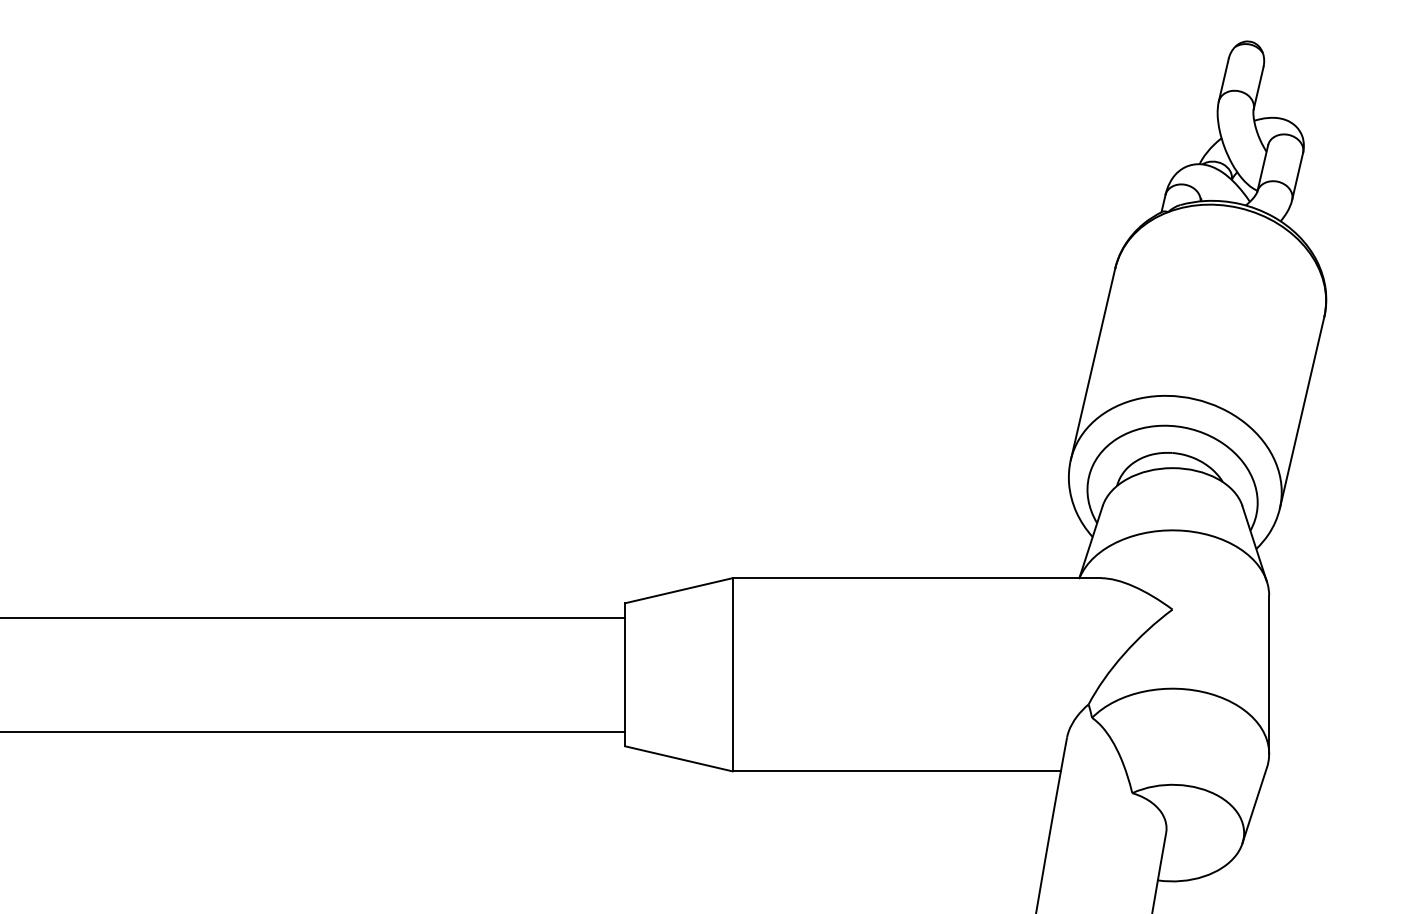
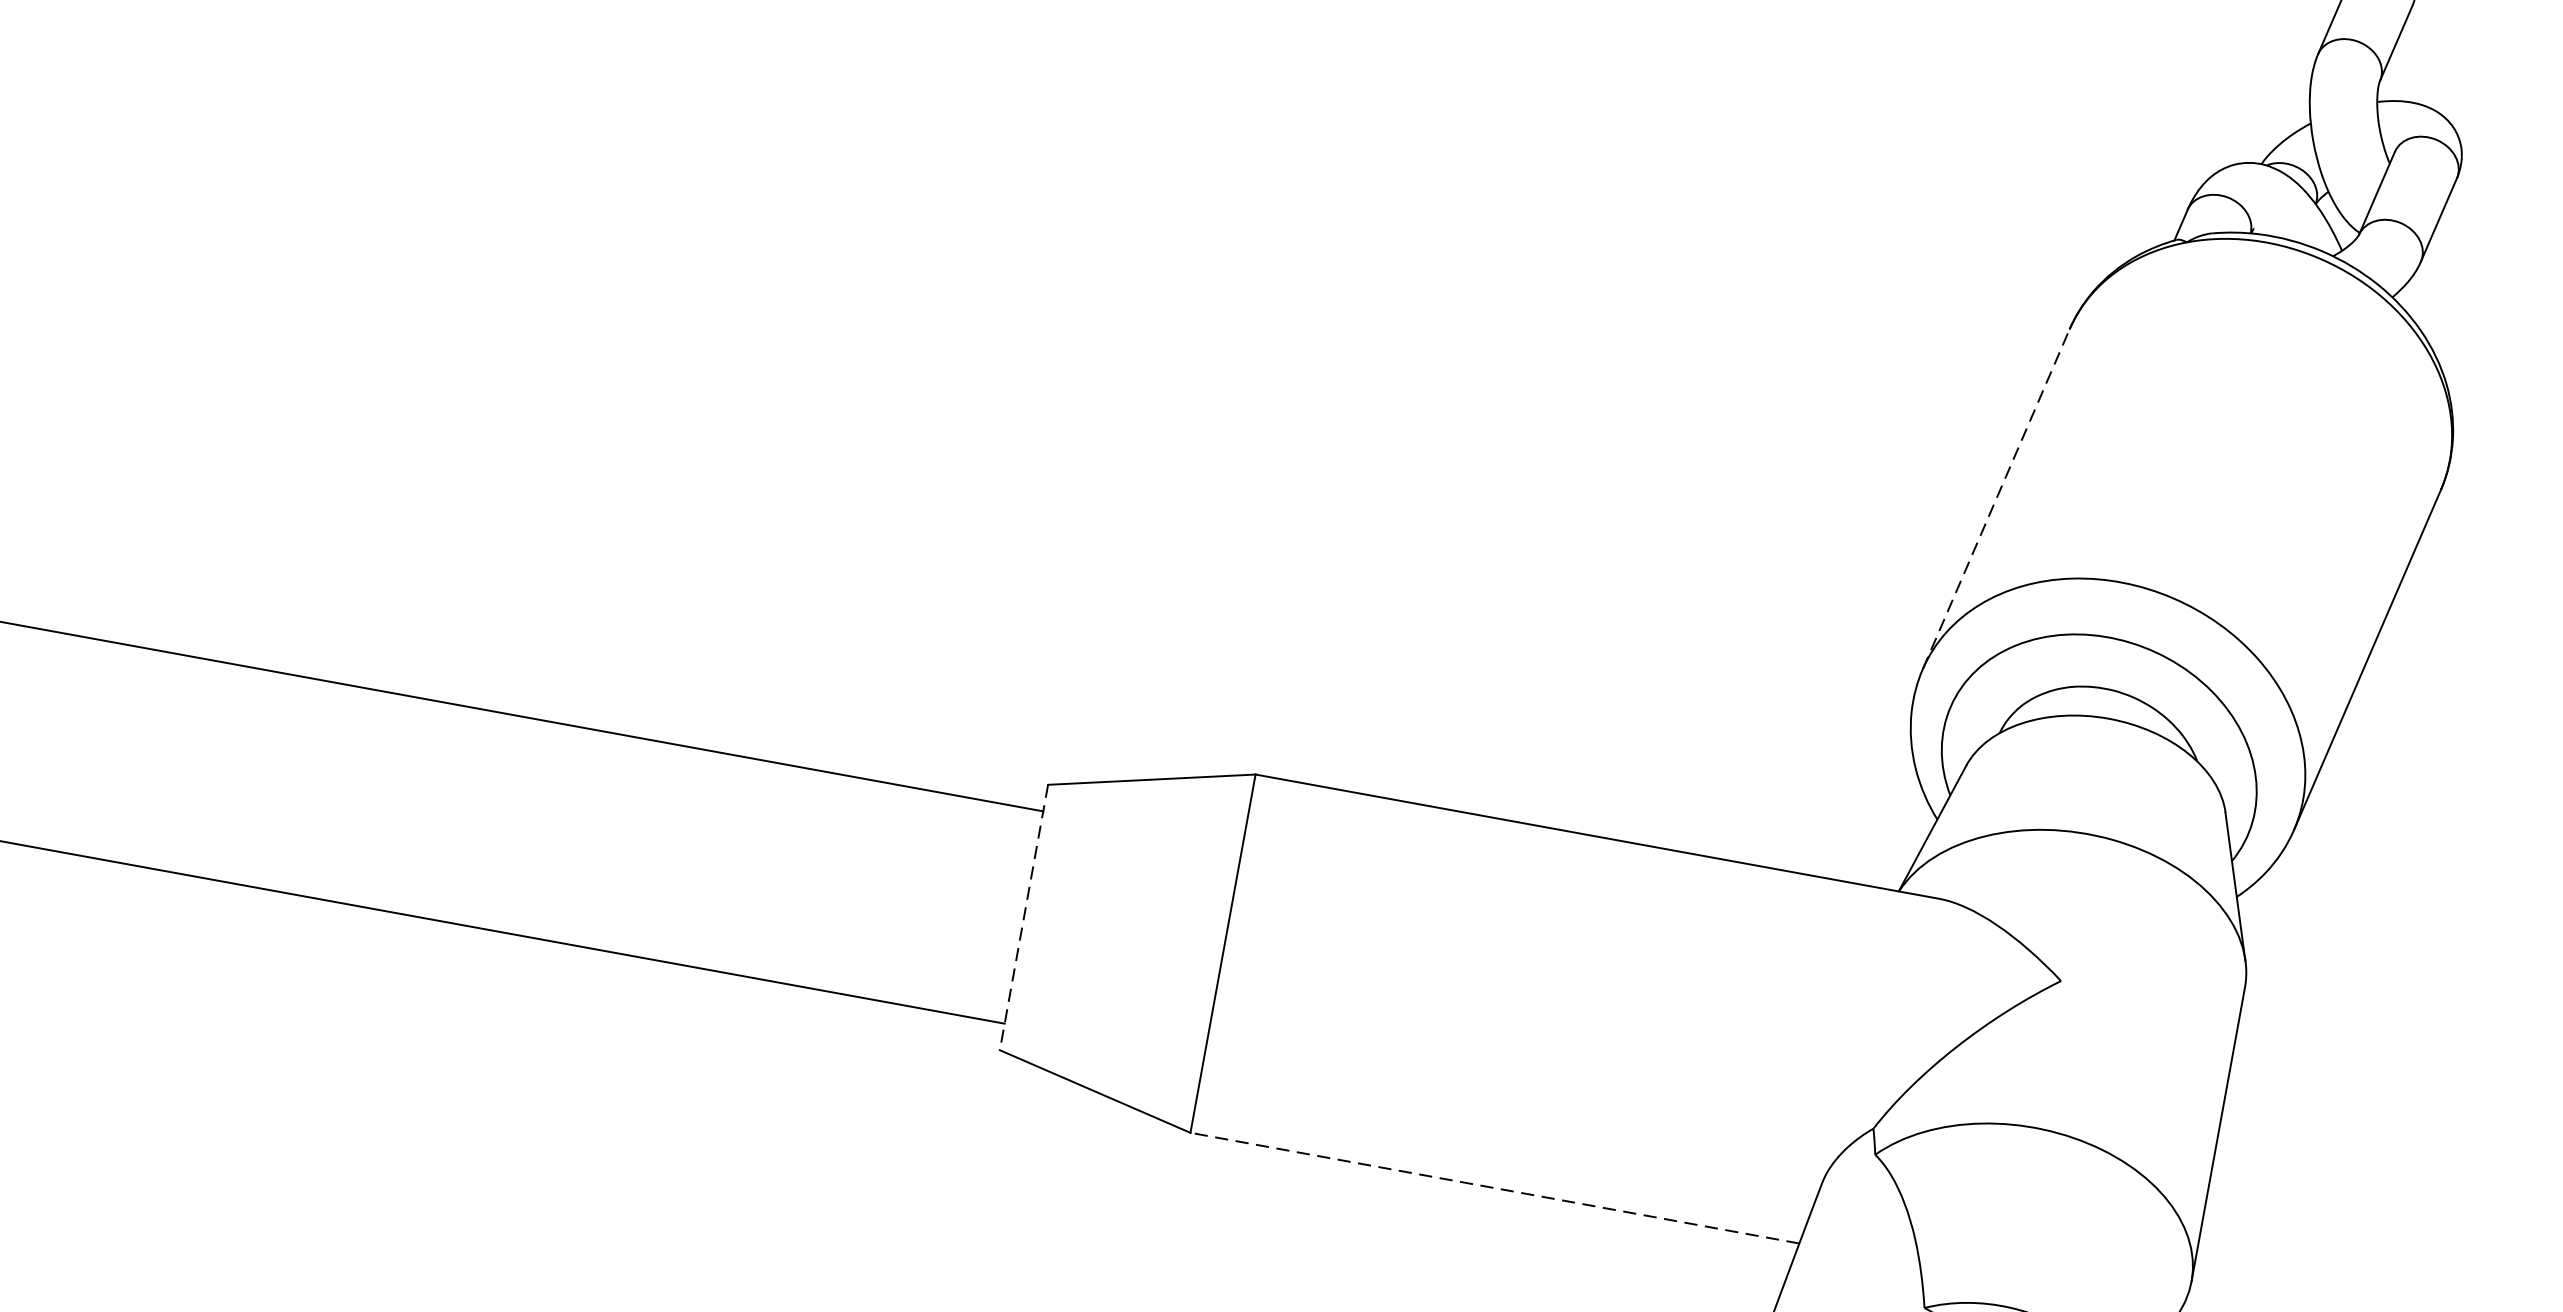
line: (1093, 363) -> (1997, 497), solid -> dashed
line: (625, 674) -> (1024, 917), solid -> dashed
line: (896, 771) -> (1494, 1188), solid -> dashed

